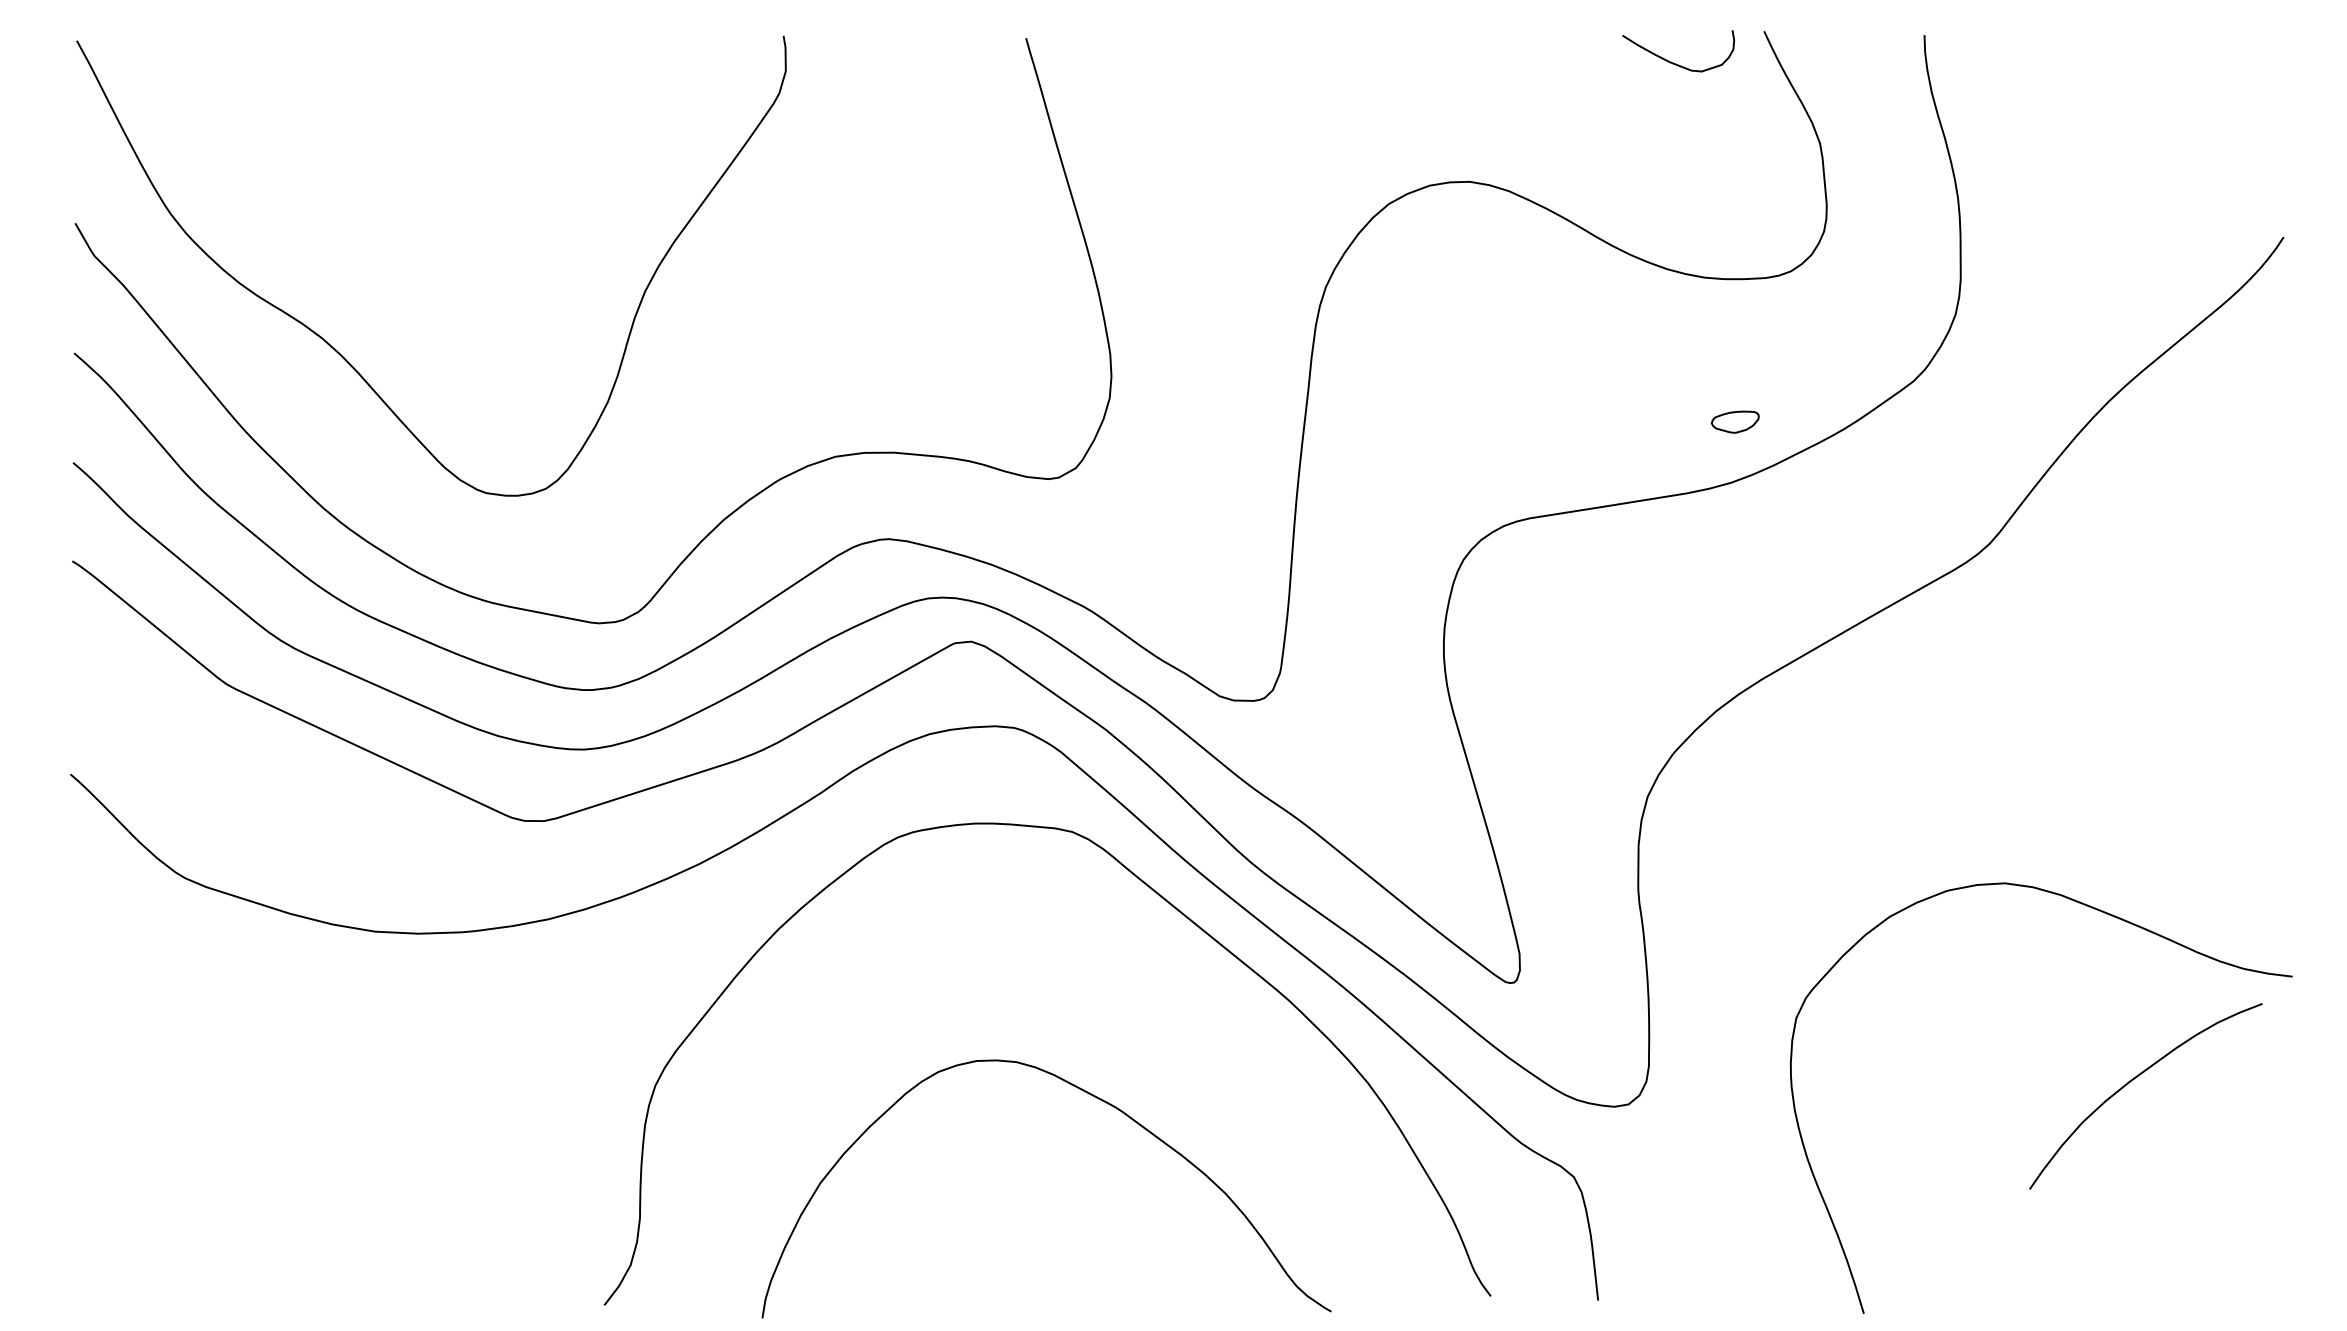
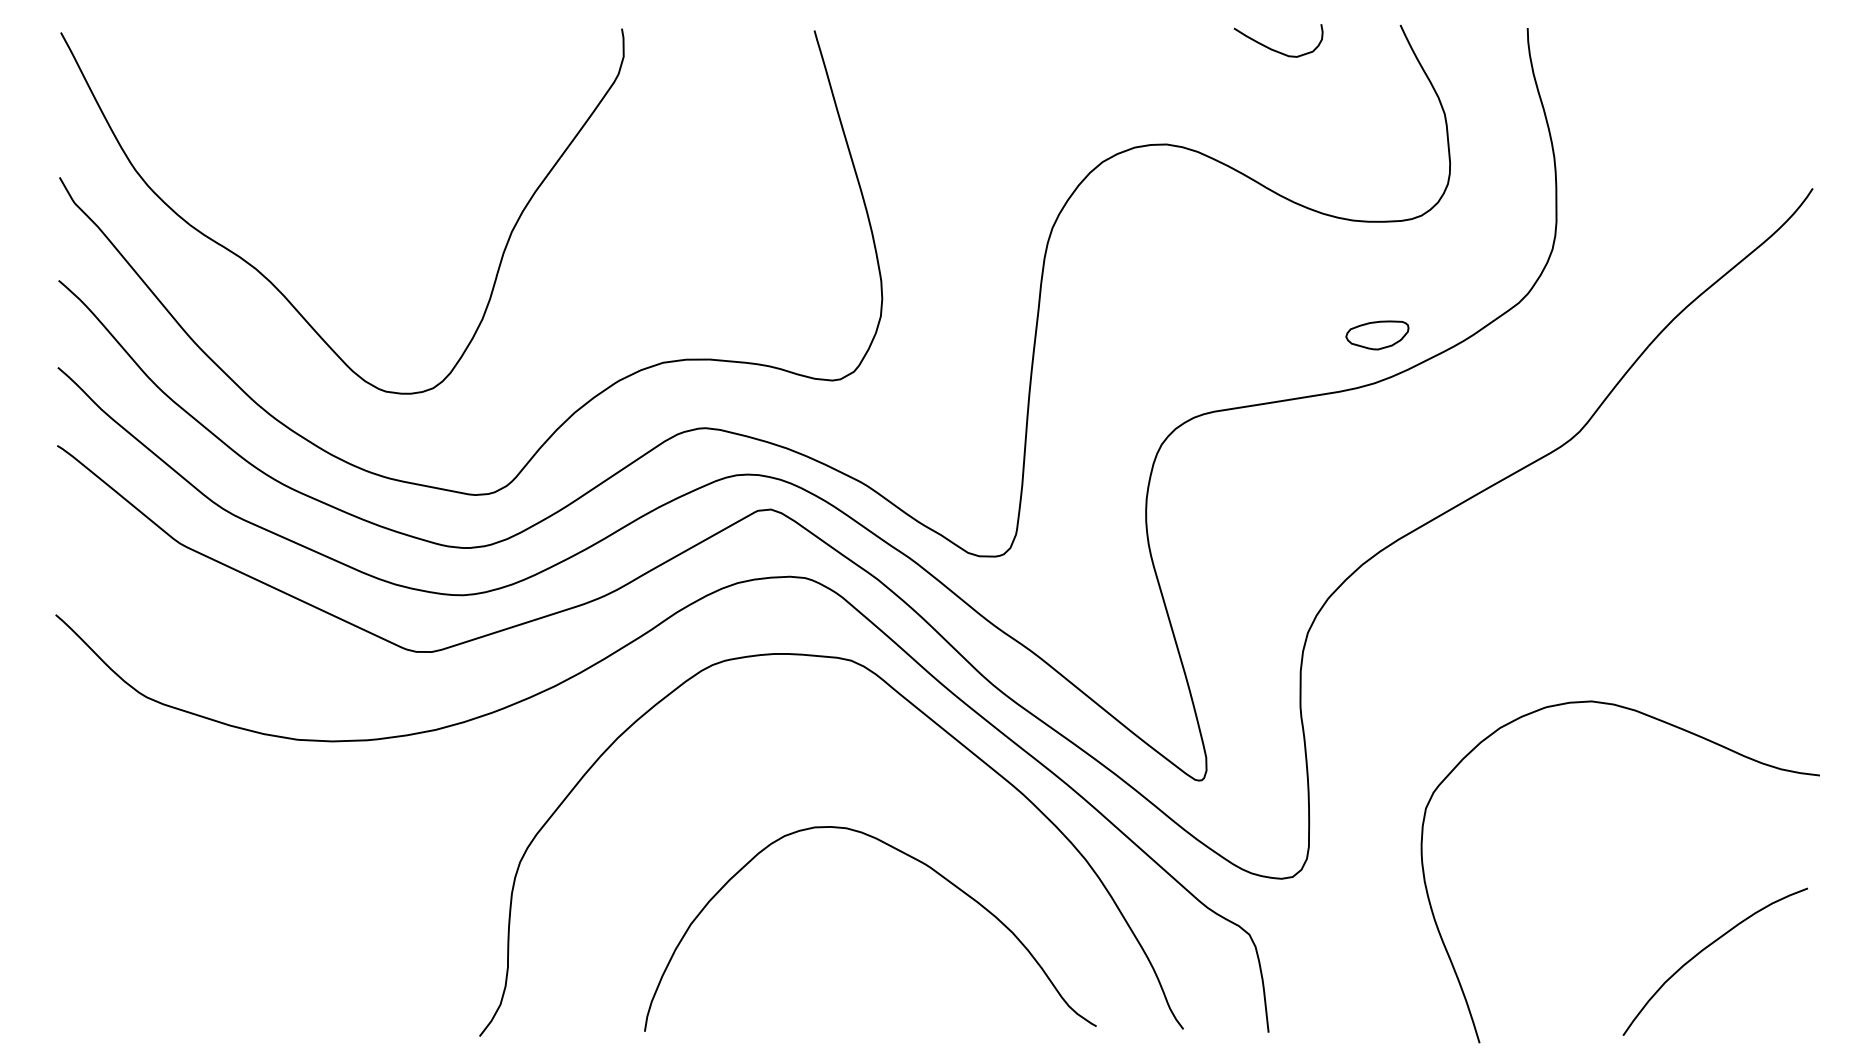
curve: (1673, 62) -> (1274, 49), moved
part: (1735, 421) -> (1377, 334), size x1.67
curve: (2133, 1080) -> (1705, 949), moved
curve: (1092, 1096) -> (906, 855), moved

